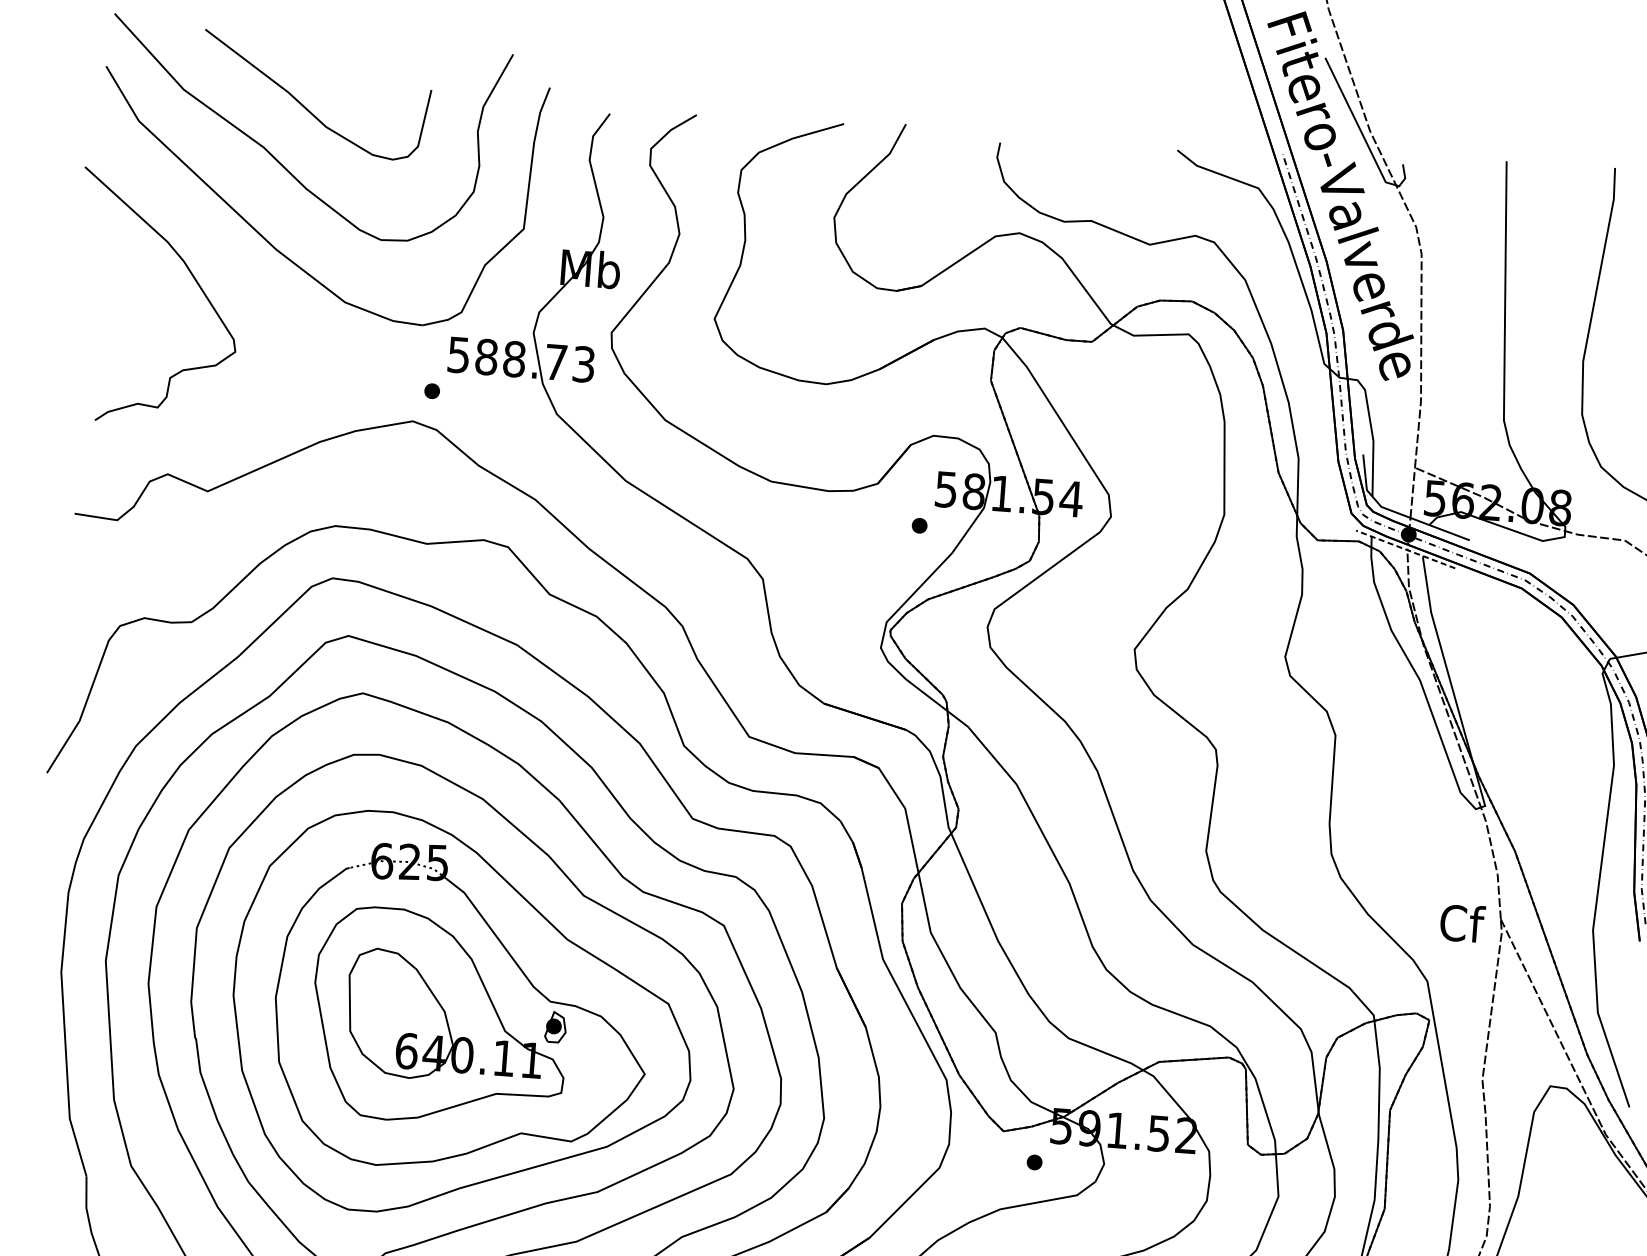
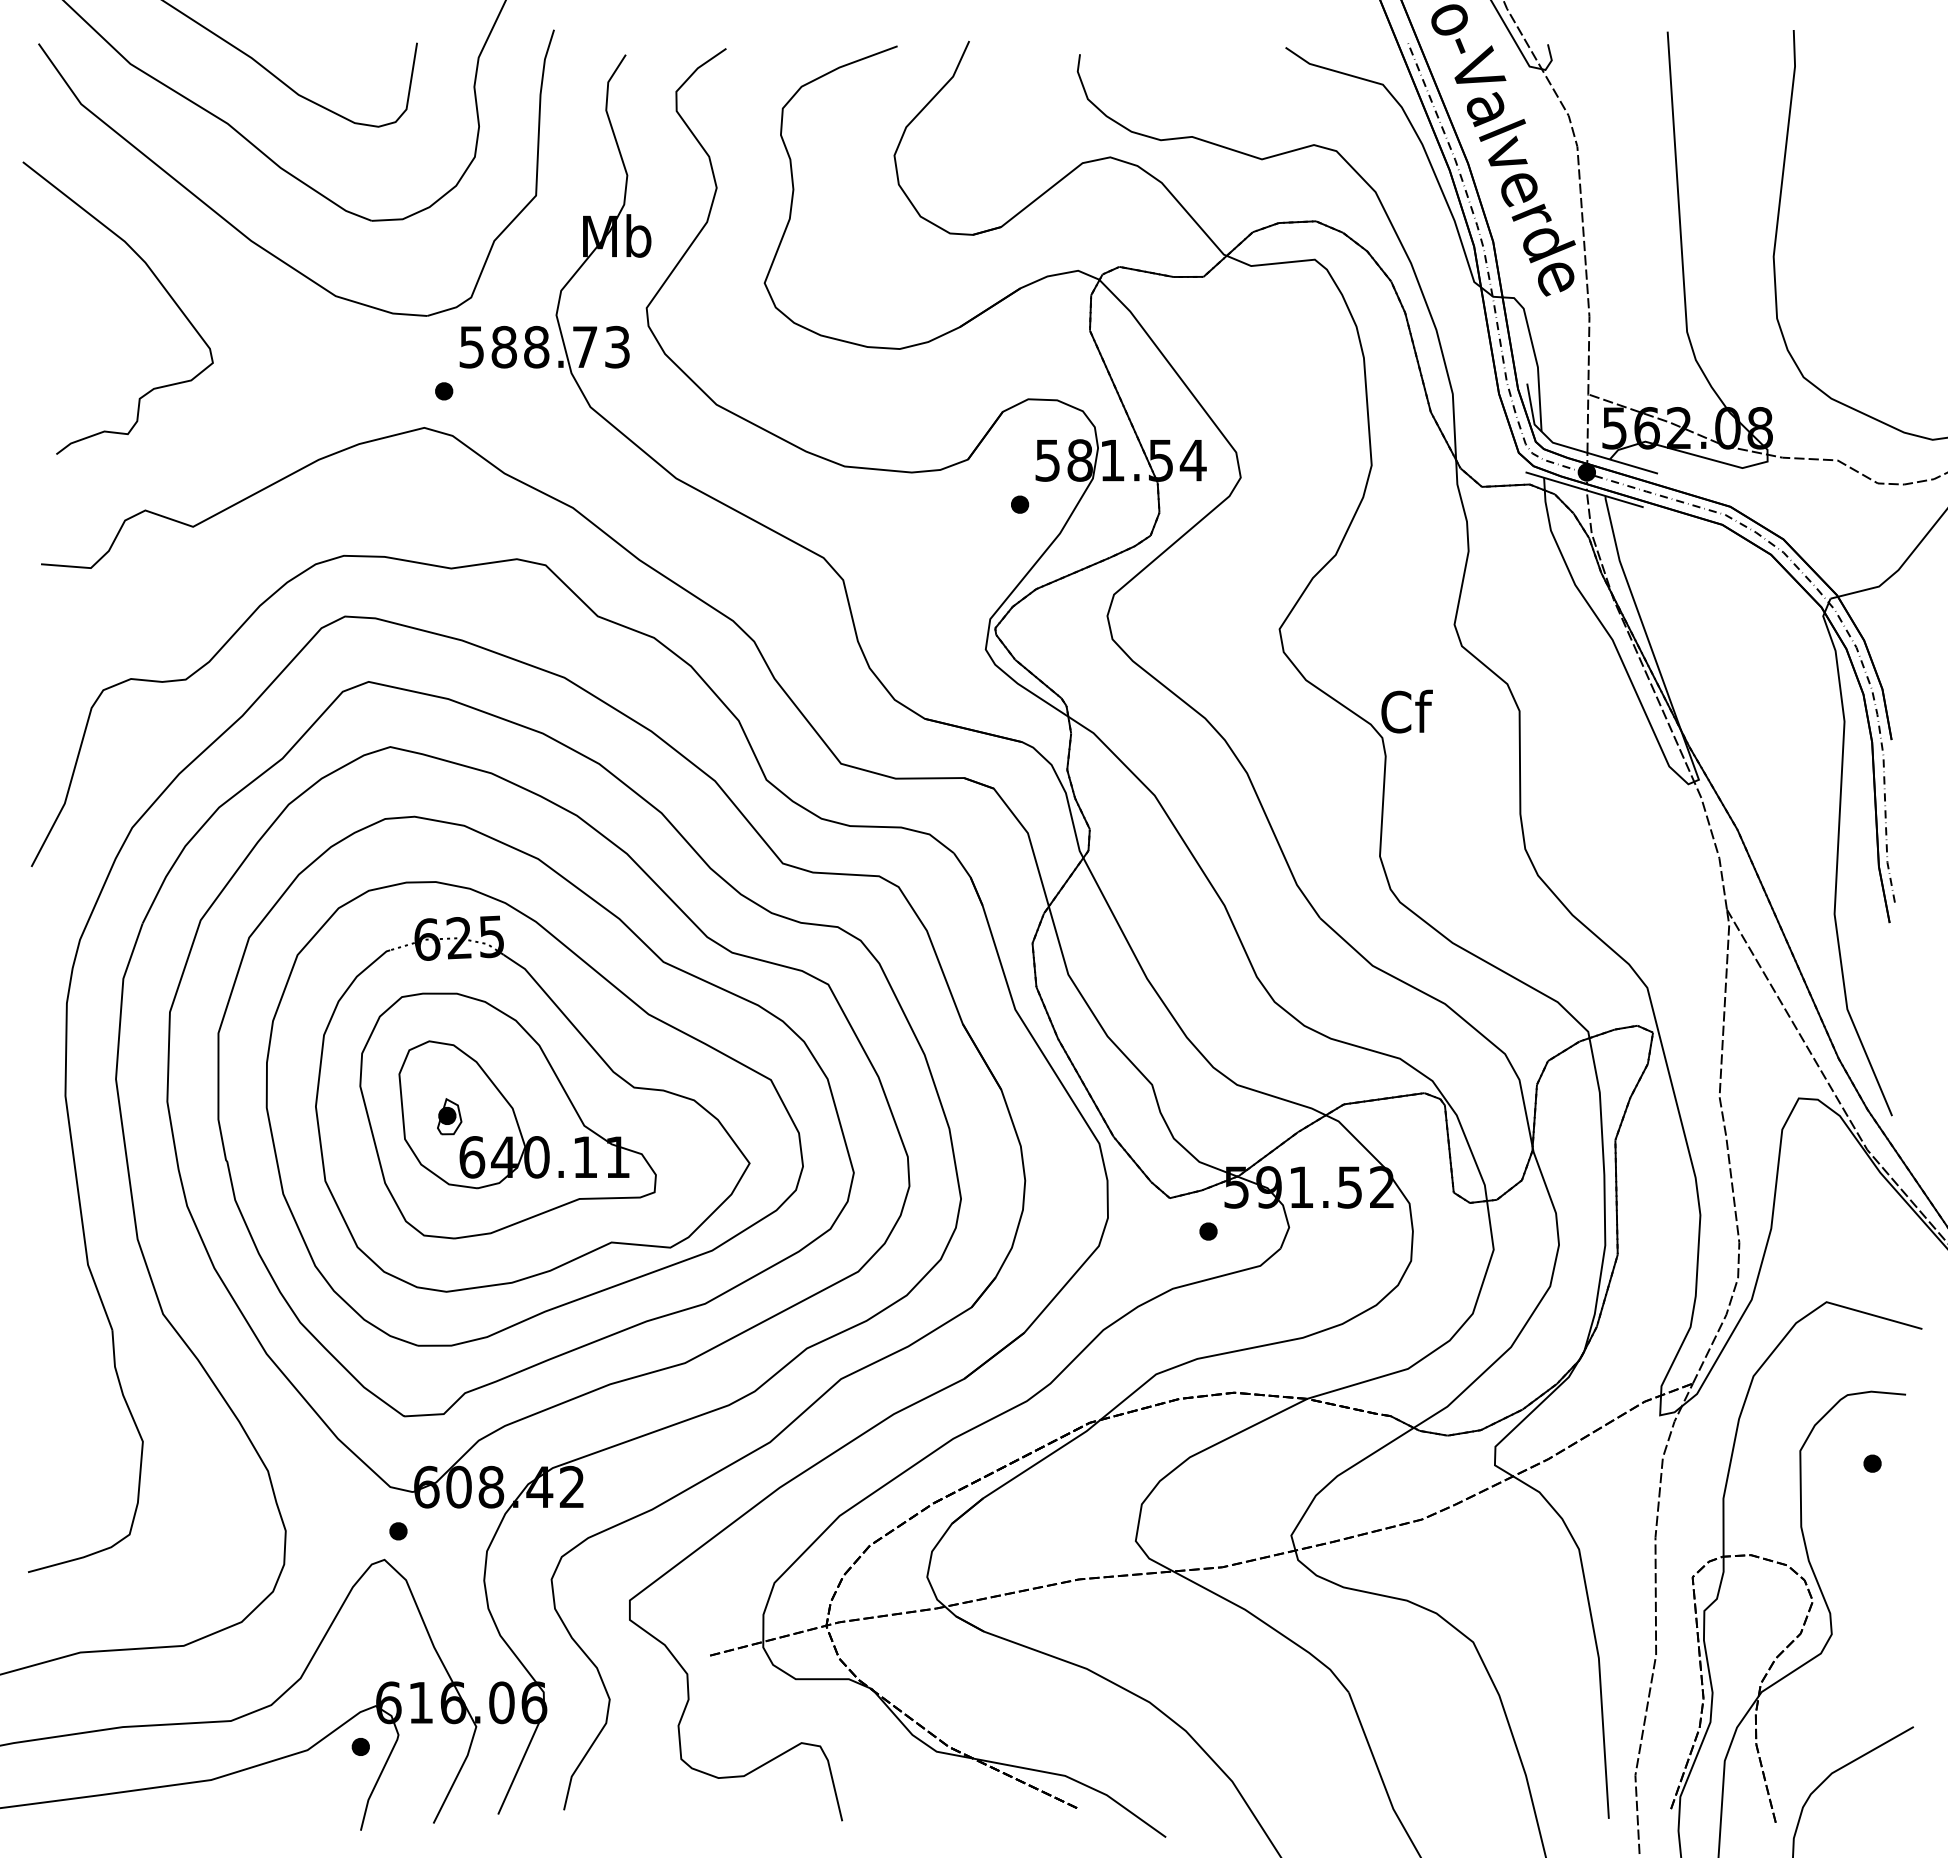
line: (1405, 549) -> (1584, 489), dashed -> solid
text: (1462, 923) -> (1406, 711), moved
part: (555, 1027) -> (449, 1116), moved

